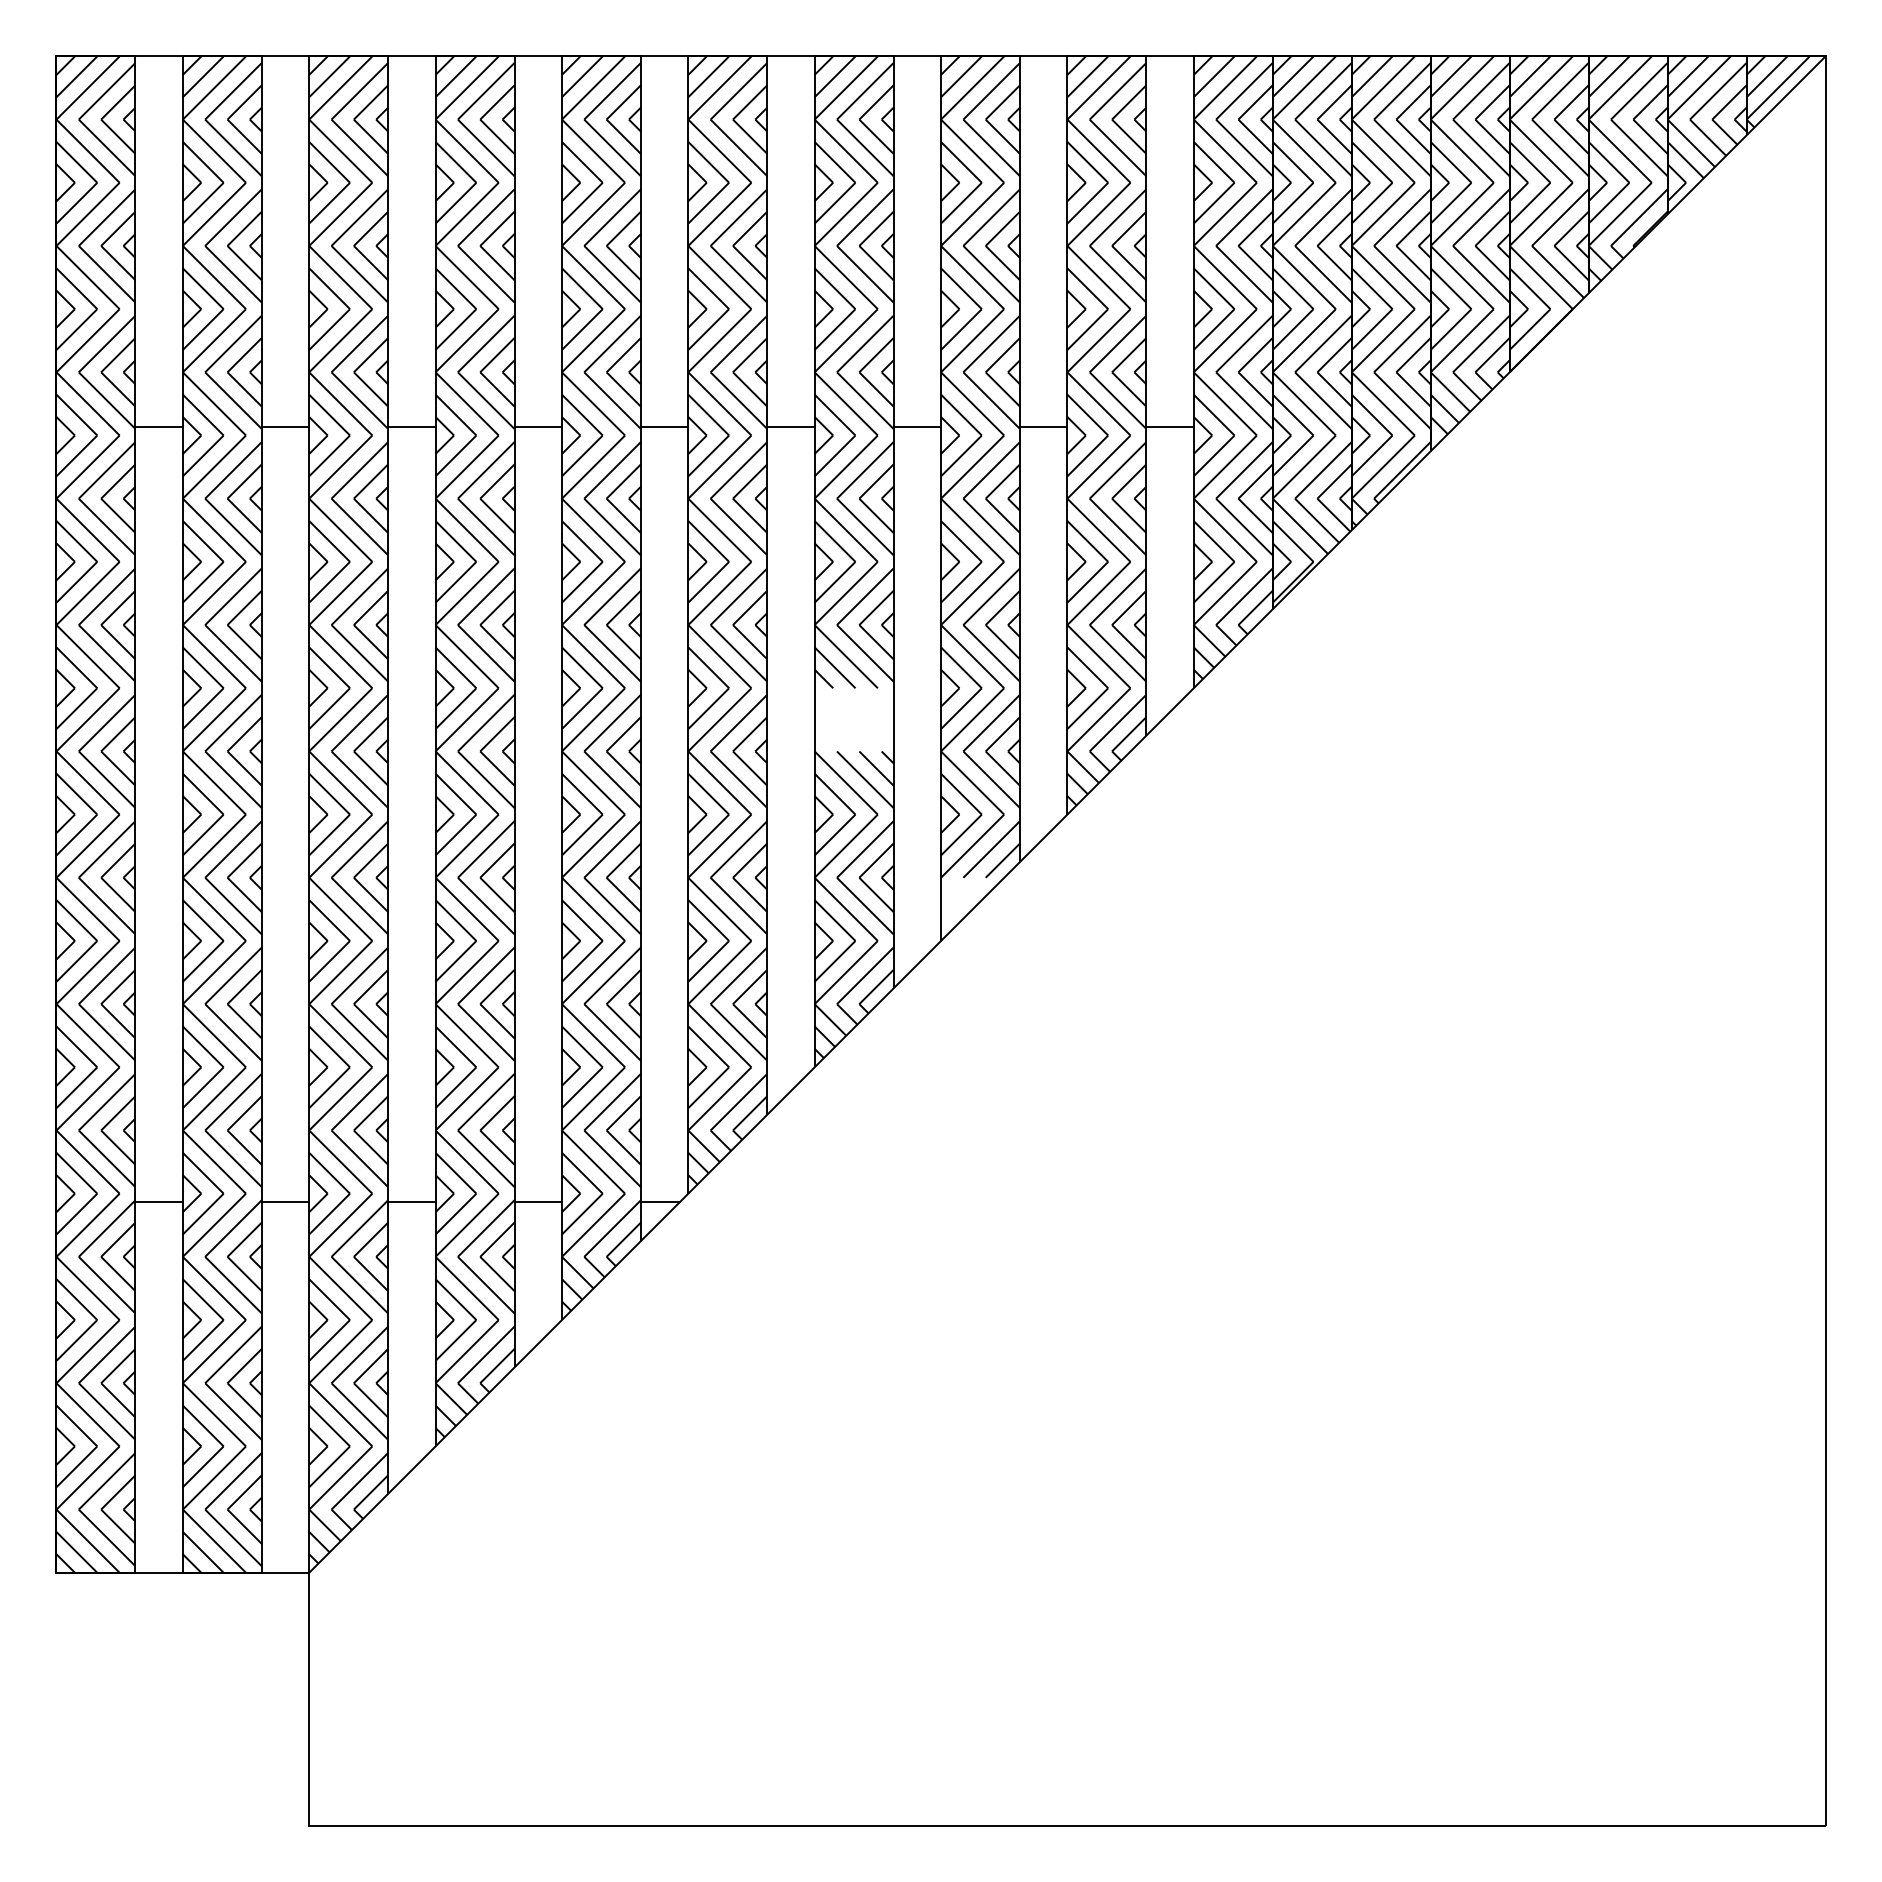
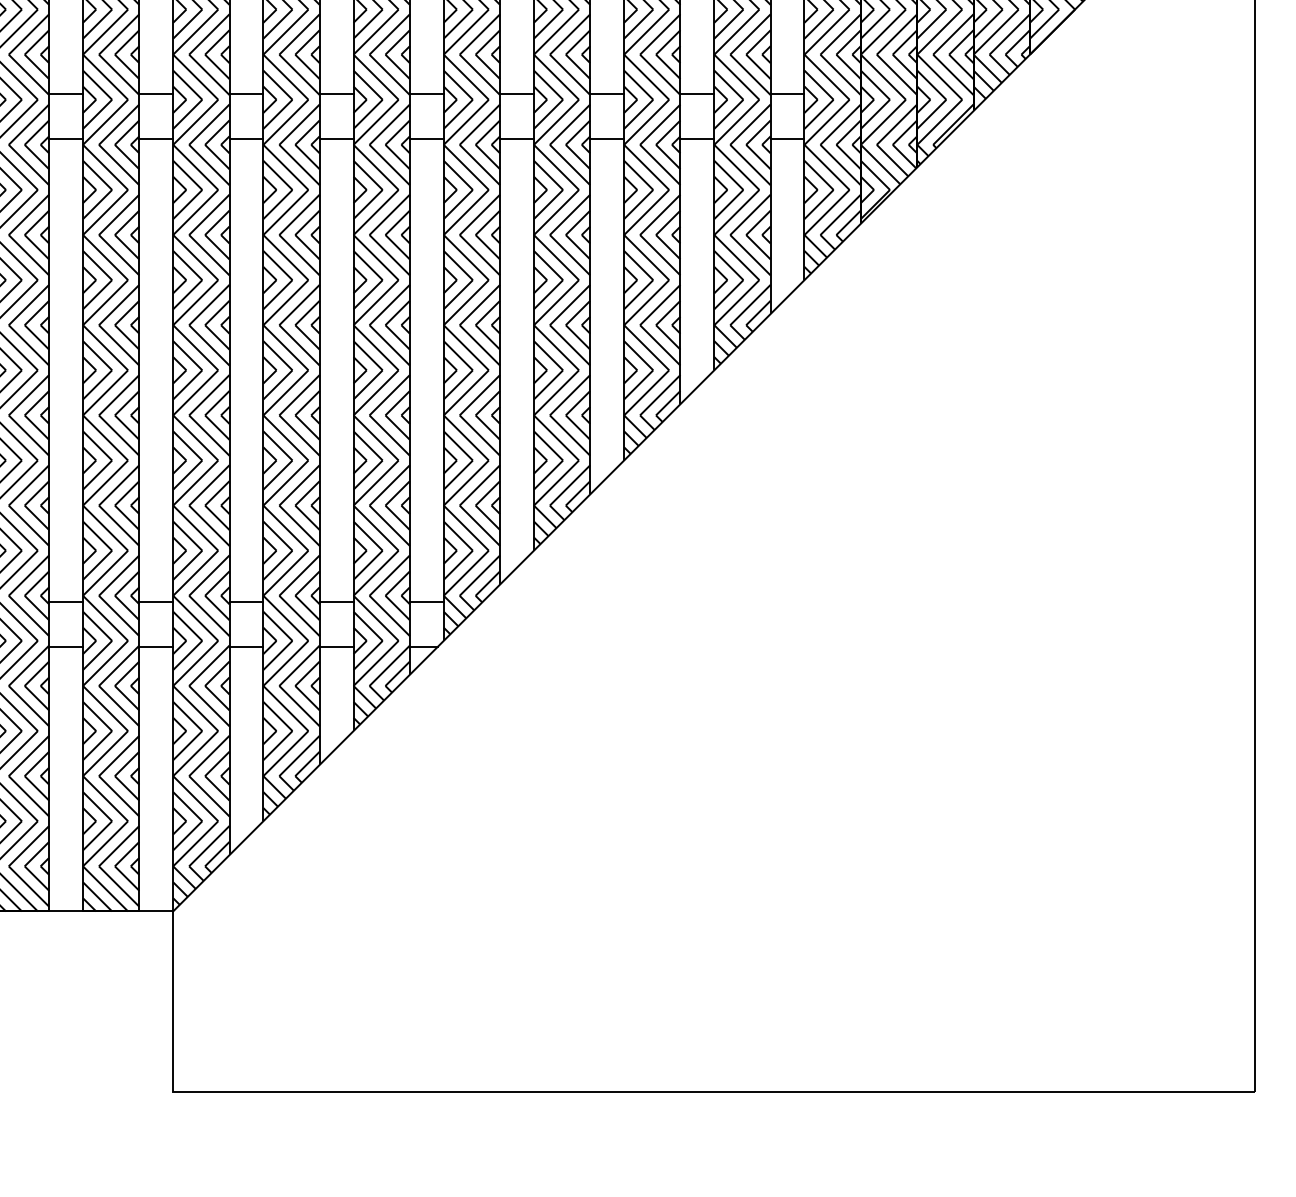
line: (158, 490) -> (65, 139), added
line: (285, 490) -> (156, 139), added
line: (411, 490) -> (246, 139), added
line: (537, 490) -> (336, 139), added
line: (664, 490) -> (426, 139), added
line: (790, 490) -> (516, 139), added
line: (916, 490) -> (606, 139), added
line: (1043, 490) -> (697, 139), added
line: (1169, 490) -> (787, 139), added
hatch: (853, 719) -> (561, 302), added
hatch: (967, 904) -> (643, 434), added
line: (158, 1138) -> (65, 601), added
line: (285, 1138) -> (156, 601), added
line: (411, 1138) -> (246, 601), added
line: (537, 1138) -> (336, 601), added
line: (664, 1138) -> (426, 601), added

